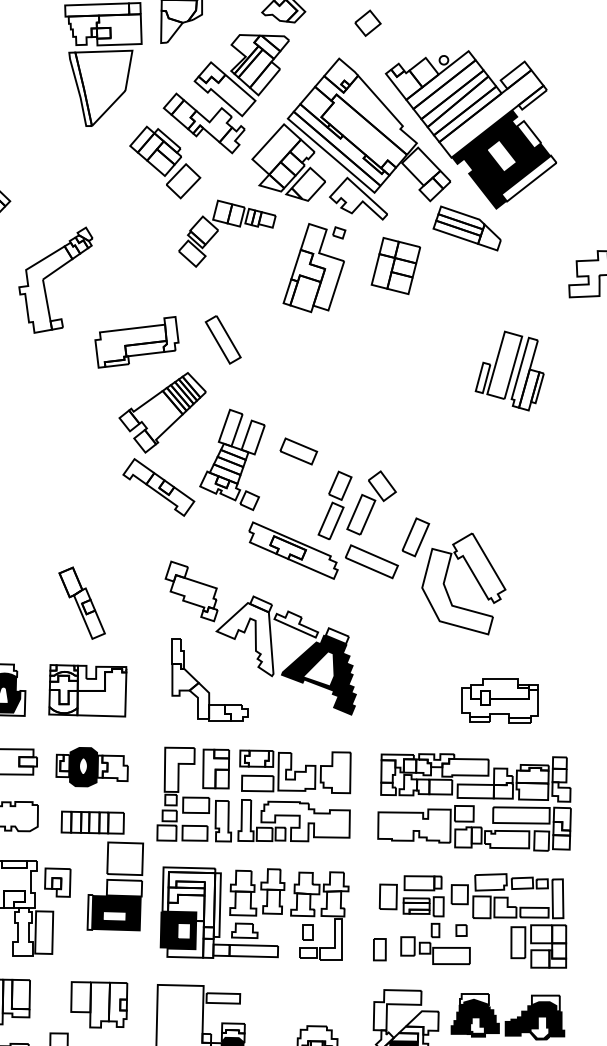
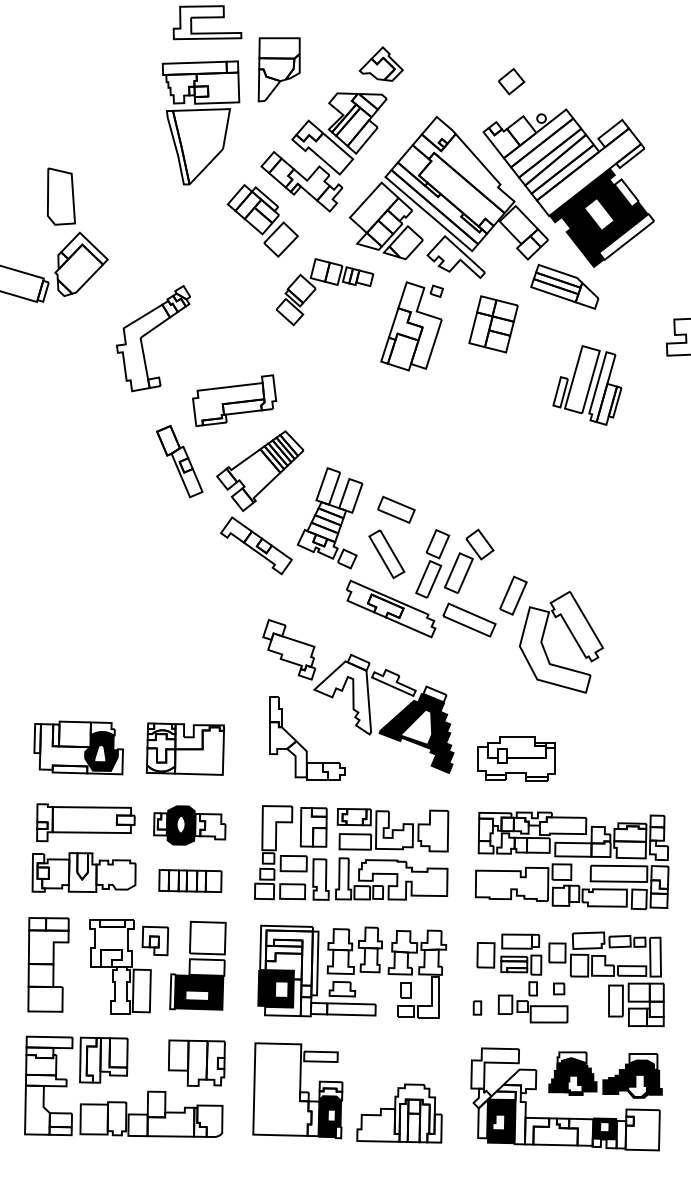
part: (367, 23) -> (511, 81), moved
part: (222, 340) -> (386, 554), moved
part: (509, 371) -> (587, 385), moved
part: (81, 603) -> (179, 461), moved
part: (499, 700) -> (516, 758), moved
part: (114, 886) -> (197, 965), moved
part: (379, 949) -> (477, 1007), size x0.62

